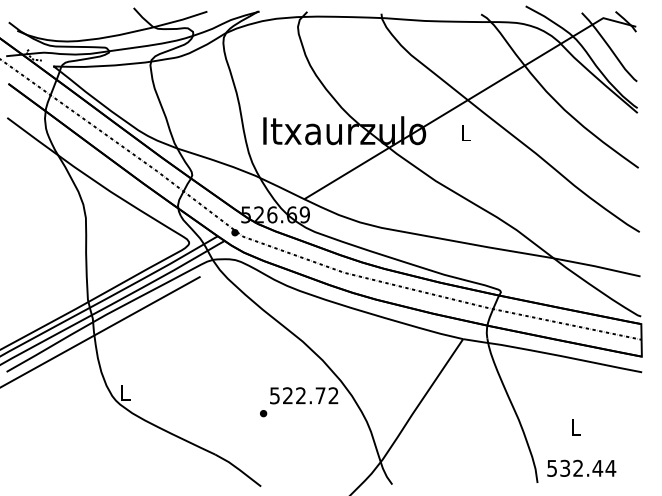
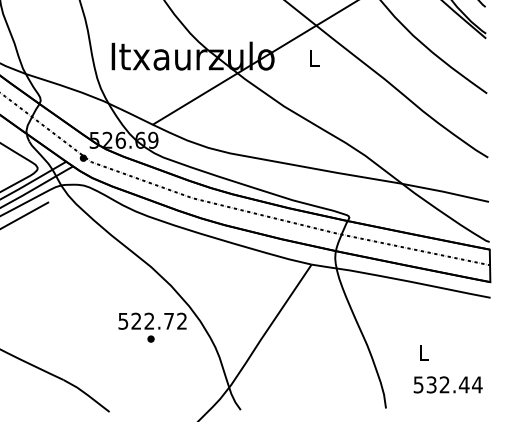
part: (263, 413) -> (150, 338), moved
text: (581, 467) -> (447, 383), moved

